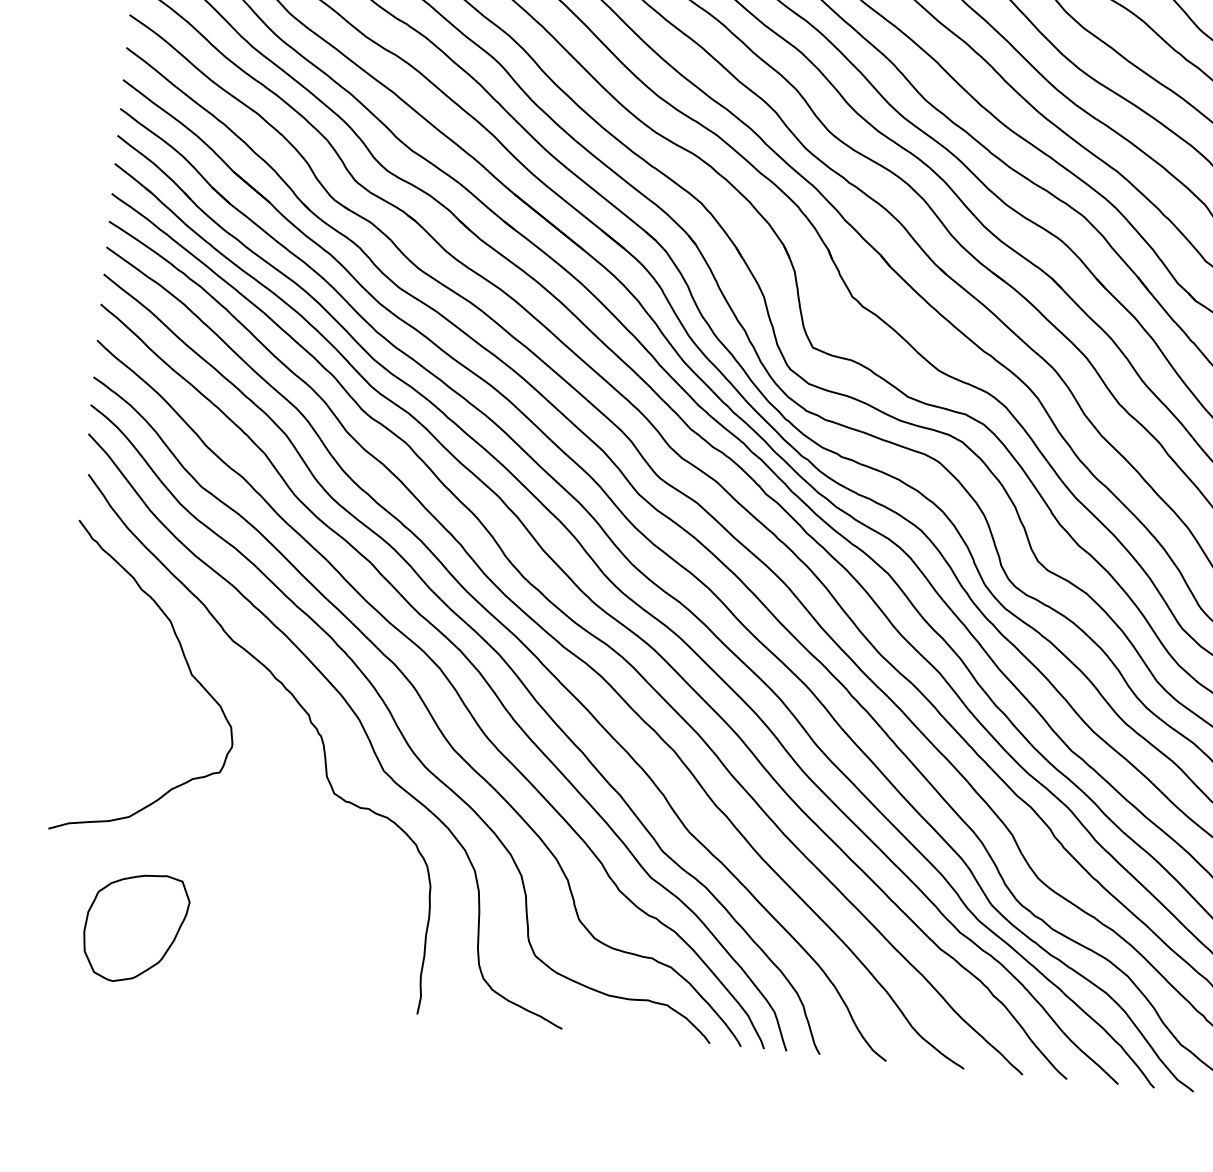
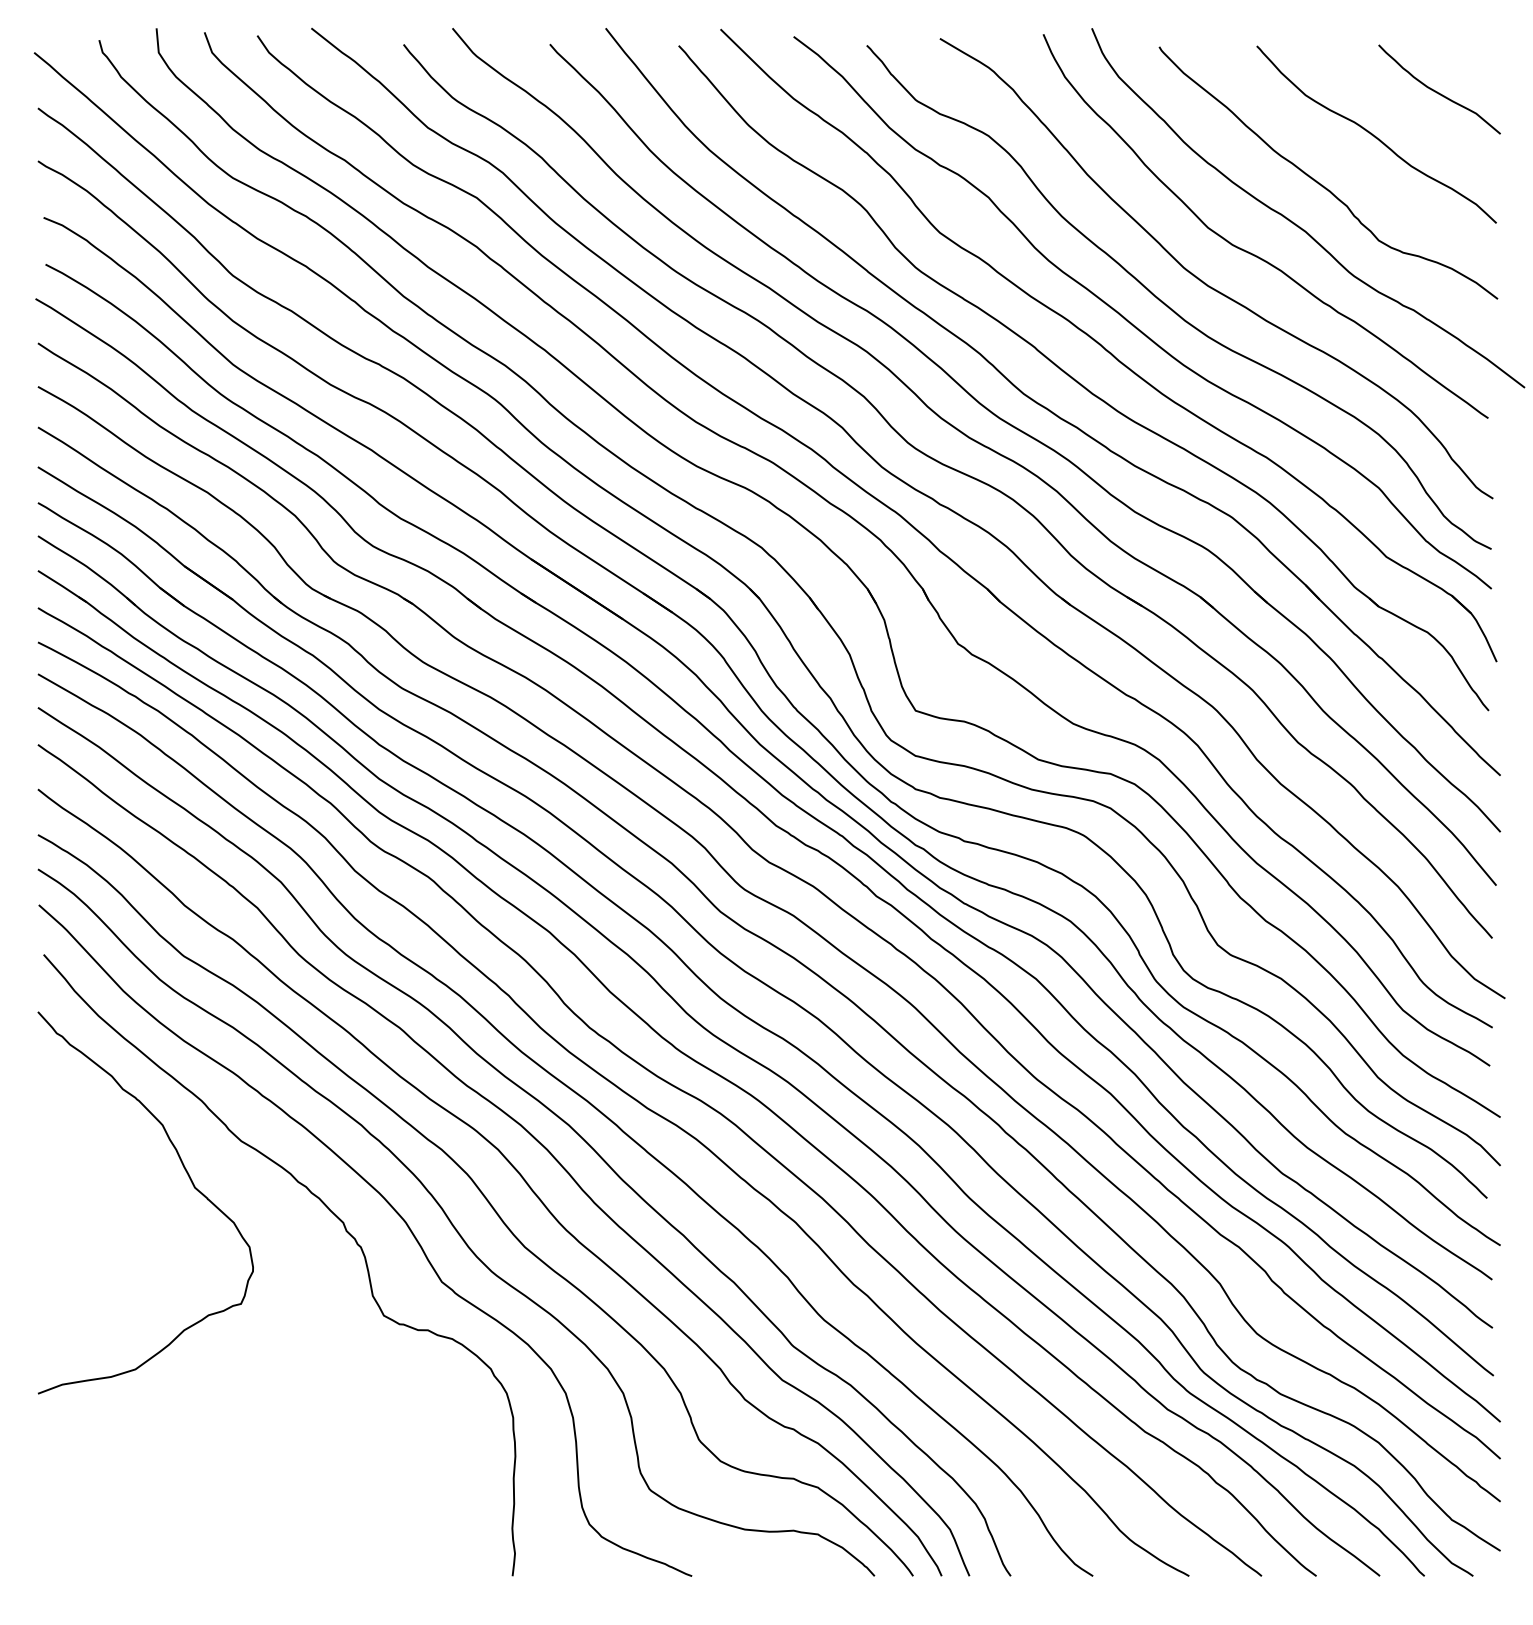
part: (135, 927) -> (156, 1504), removed

